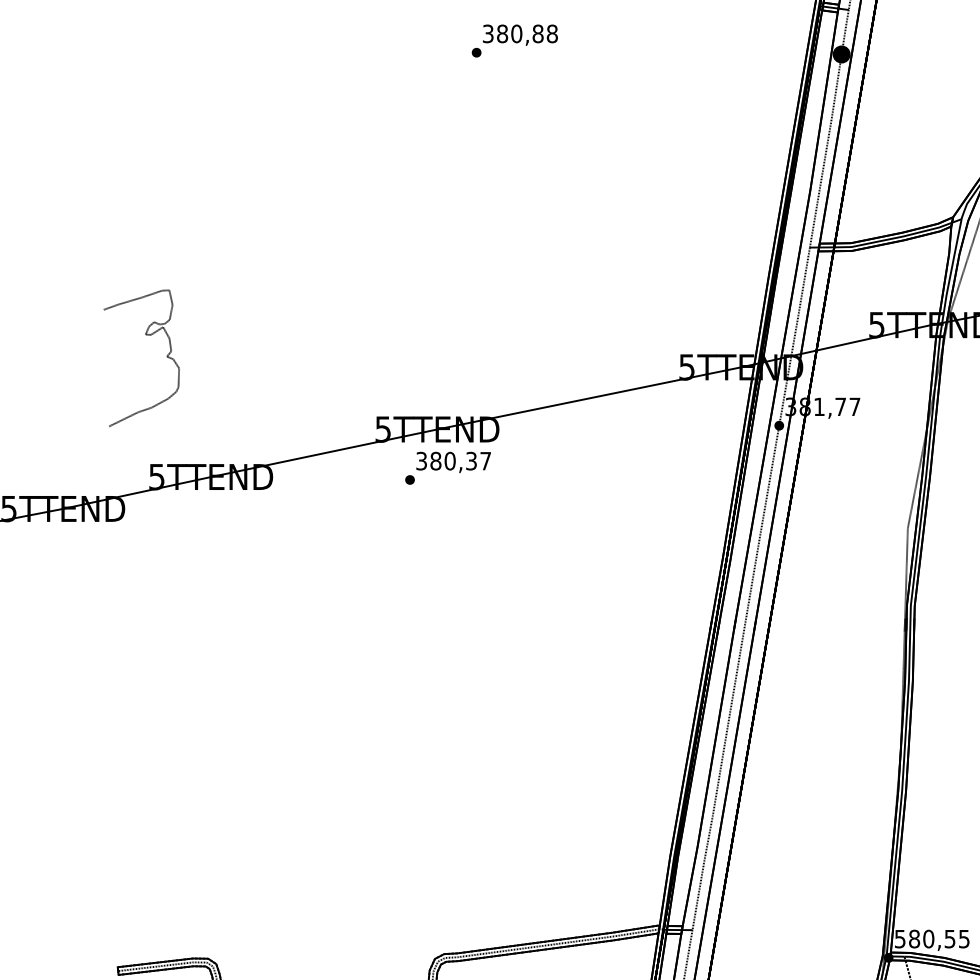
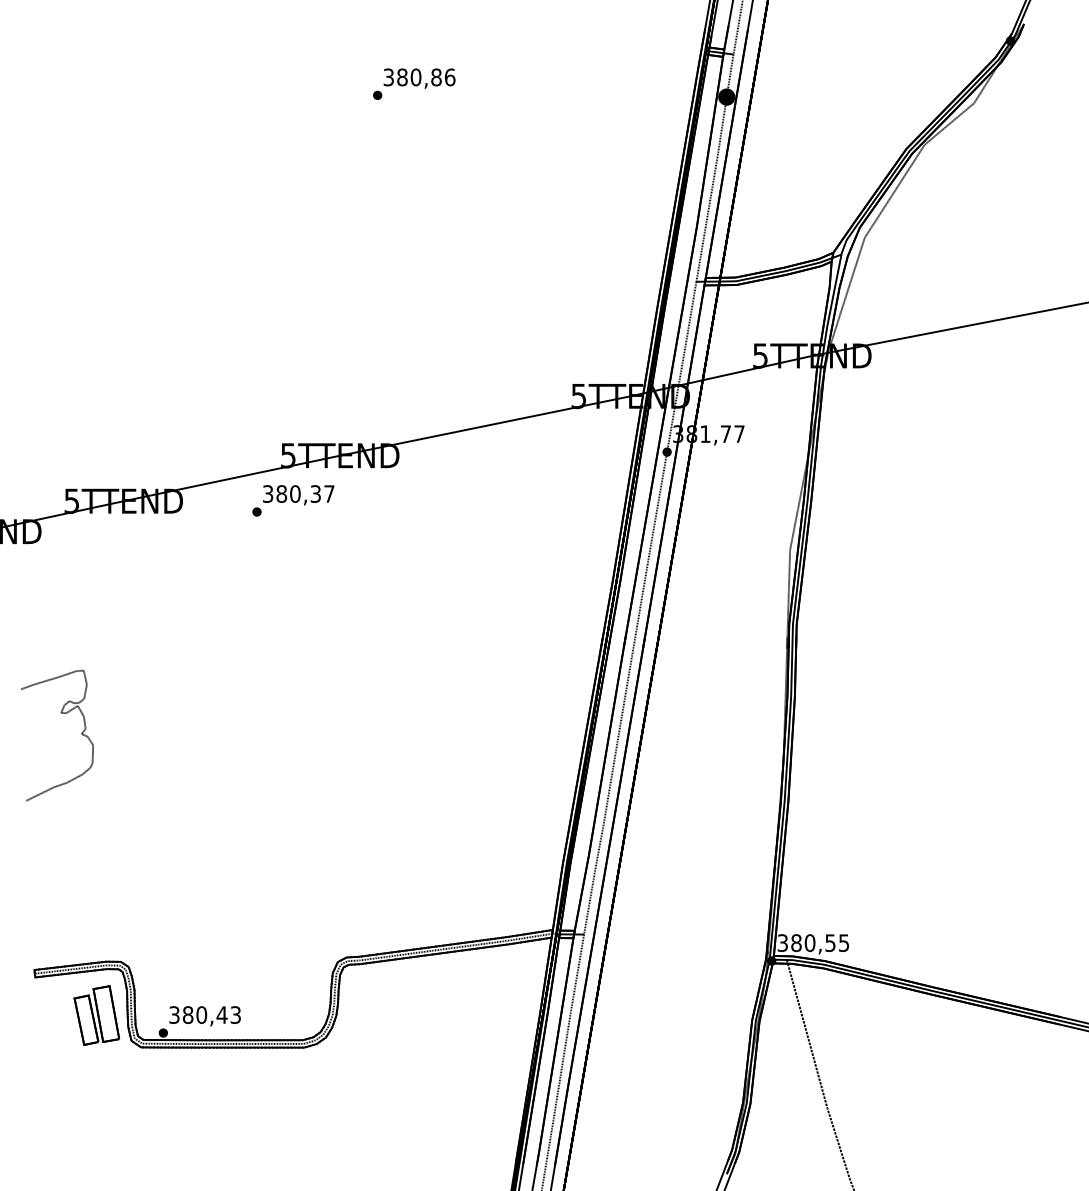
text: (551, 34) -> (449, 77), 380,88 -> 380,86
part: (146, 335) -> (61, 713), moved
text: (448, 467) -> (293, 500), moved
text: (899, 938) -> (782, 942), 580,55 -> 380,55

